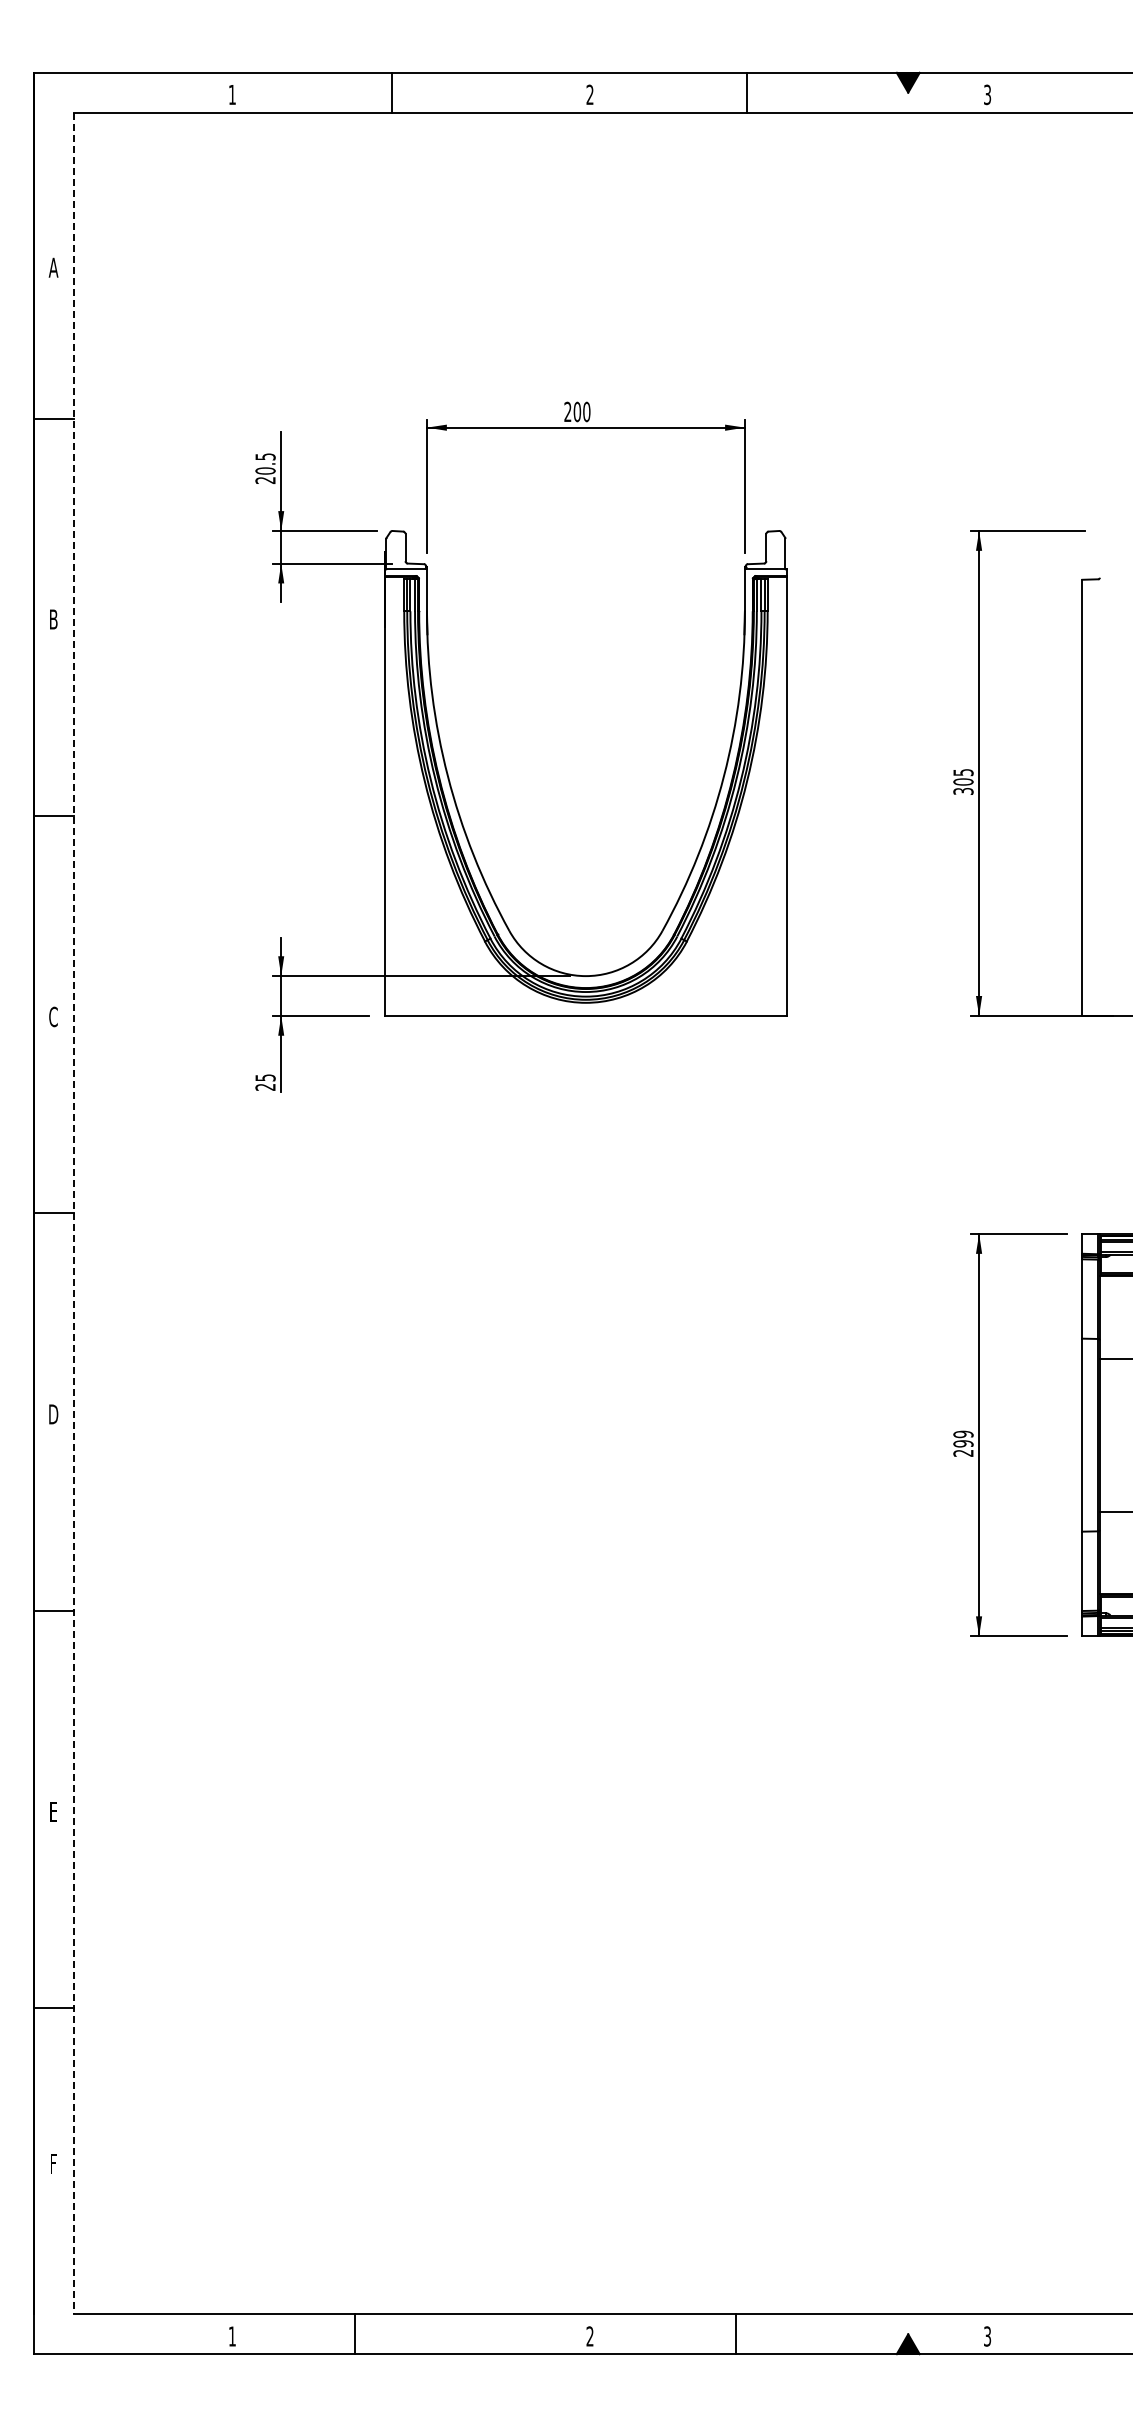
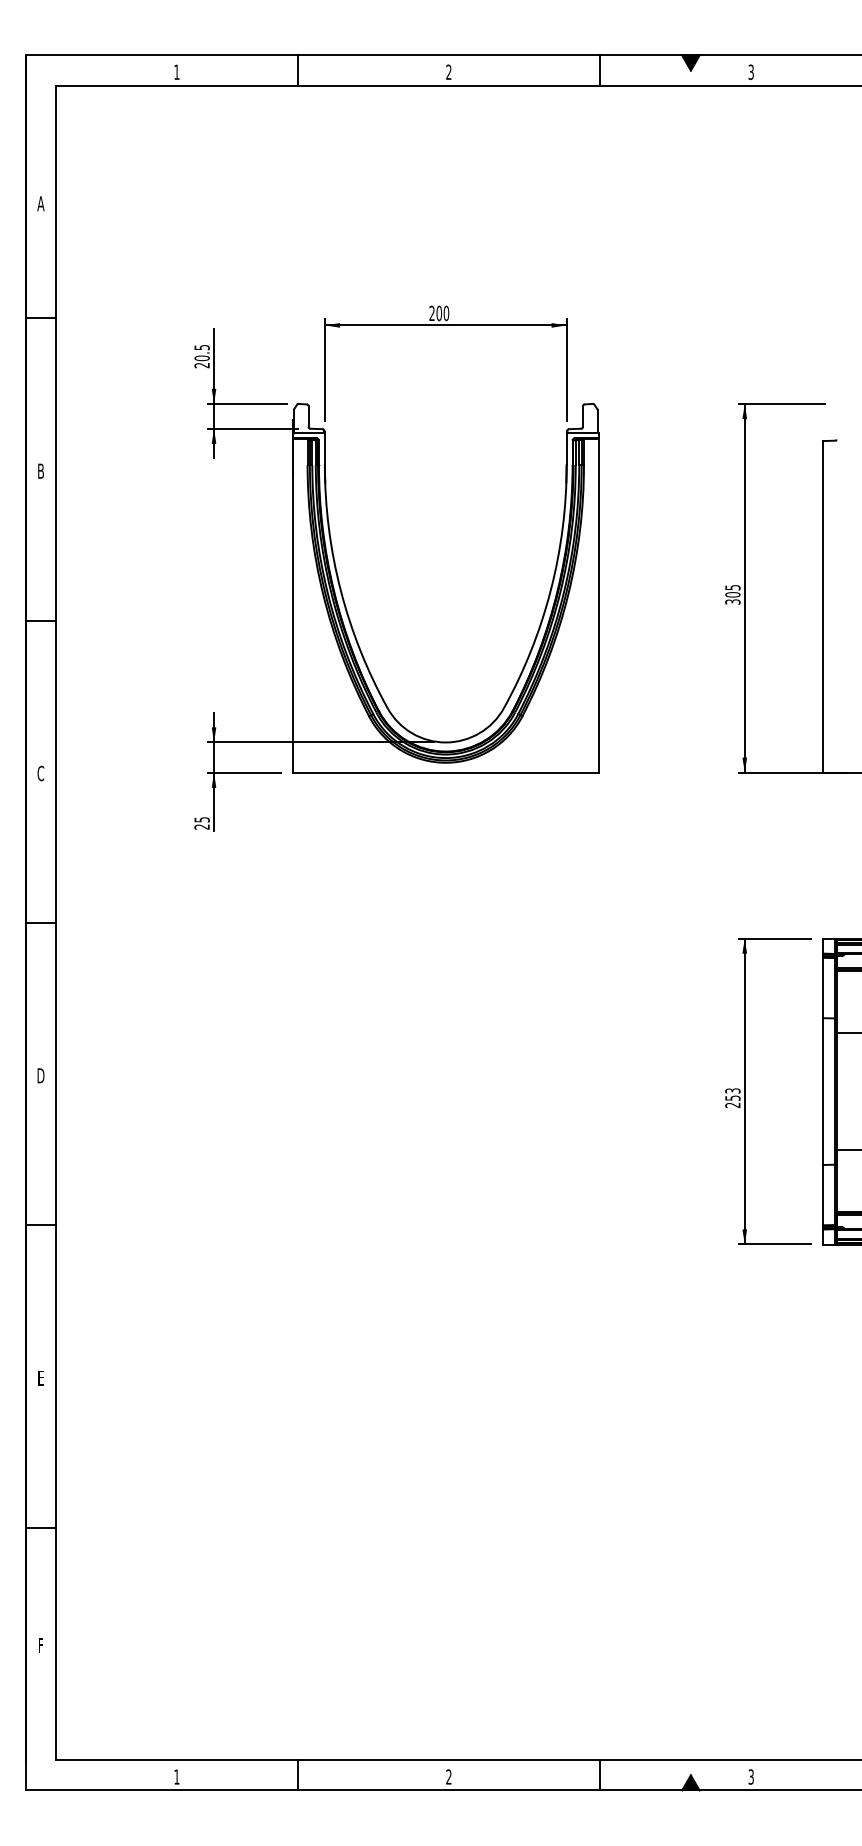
line: (747, 92) -> (600, 70), moved
line: (73, 1213) -> (56, 923), dashed -> solid
text: (963, 1438) -> (732, 1094), 299 -> 253
line: (354, 2334) -> (297, 1775), moved
line: (736, 2334) -> (600, 1775), moved

